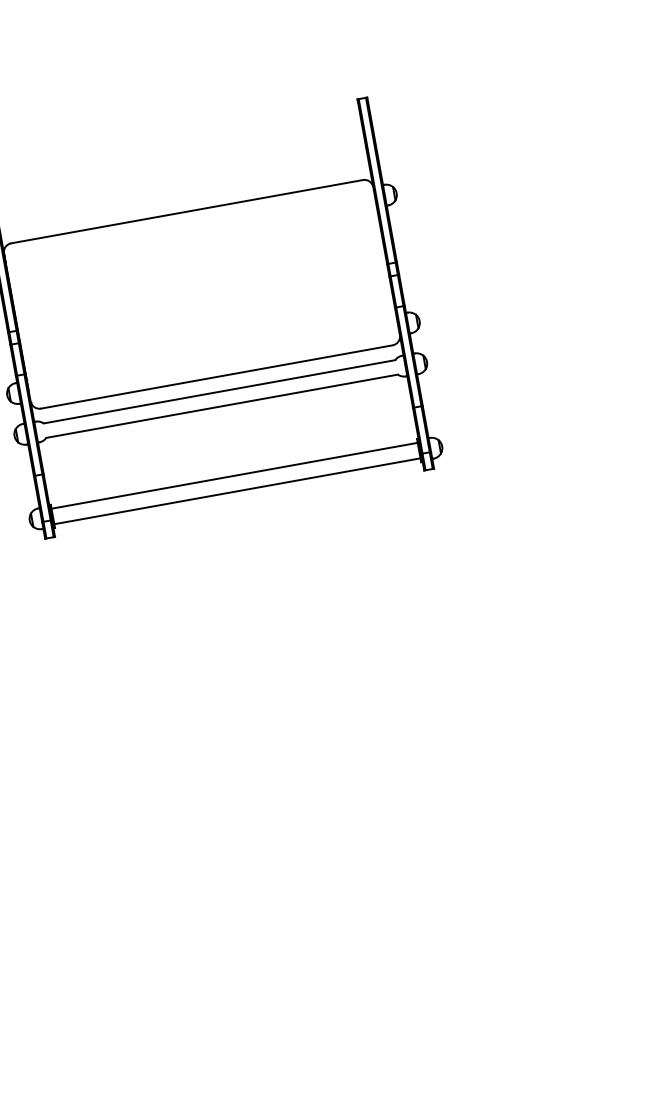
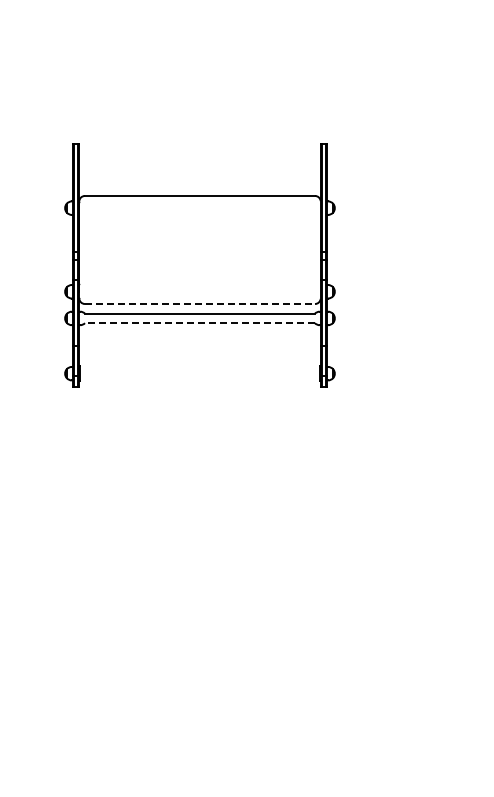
line: (217, 377) -> (200, 304), solid -> dashed
line: (221, 406) -> (199, 323), solid -> dashed
line: (233, 475) -> (199, 368), removed
line: (236, 491) -> (199, 378), removed

